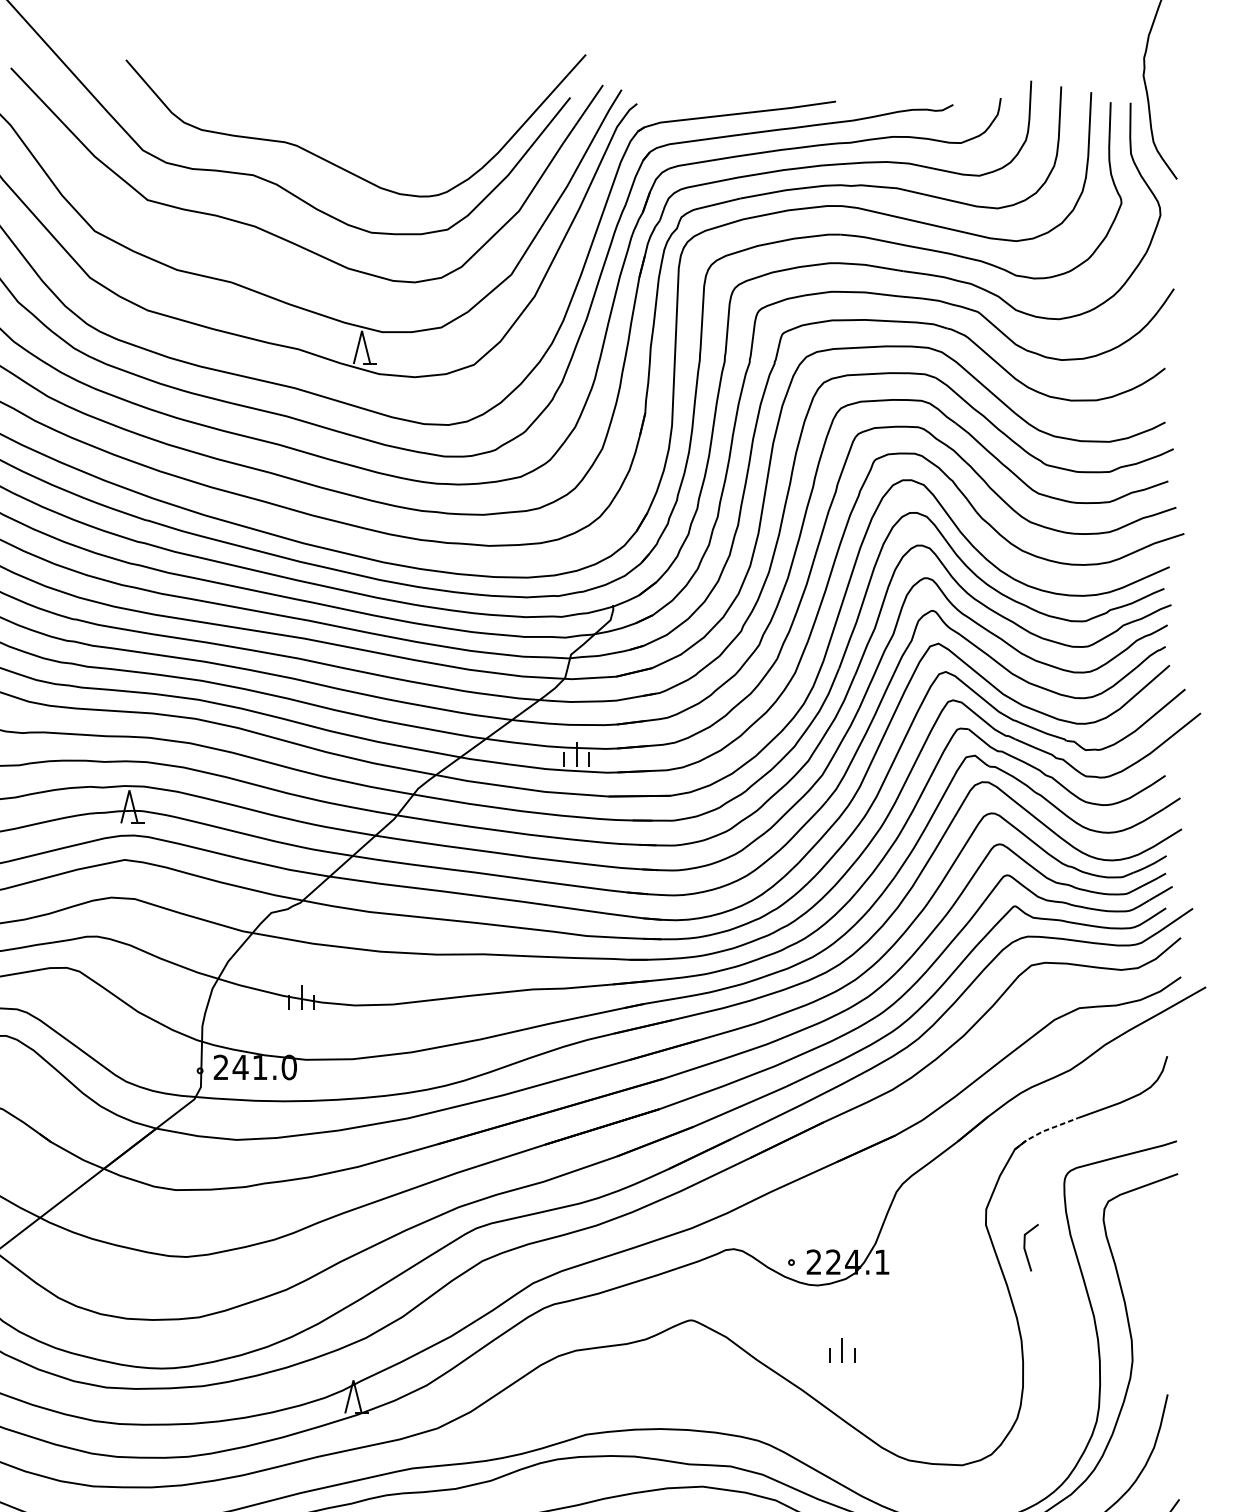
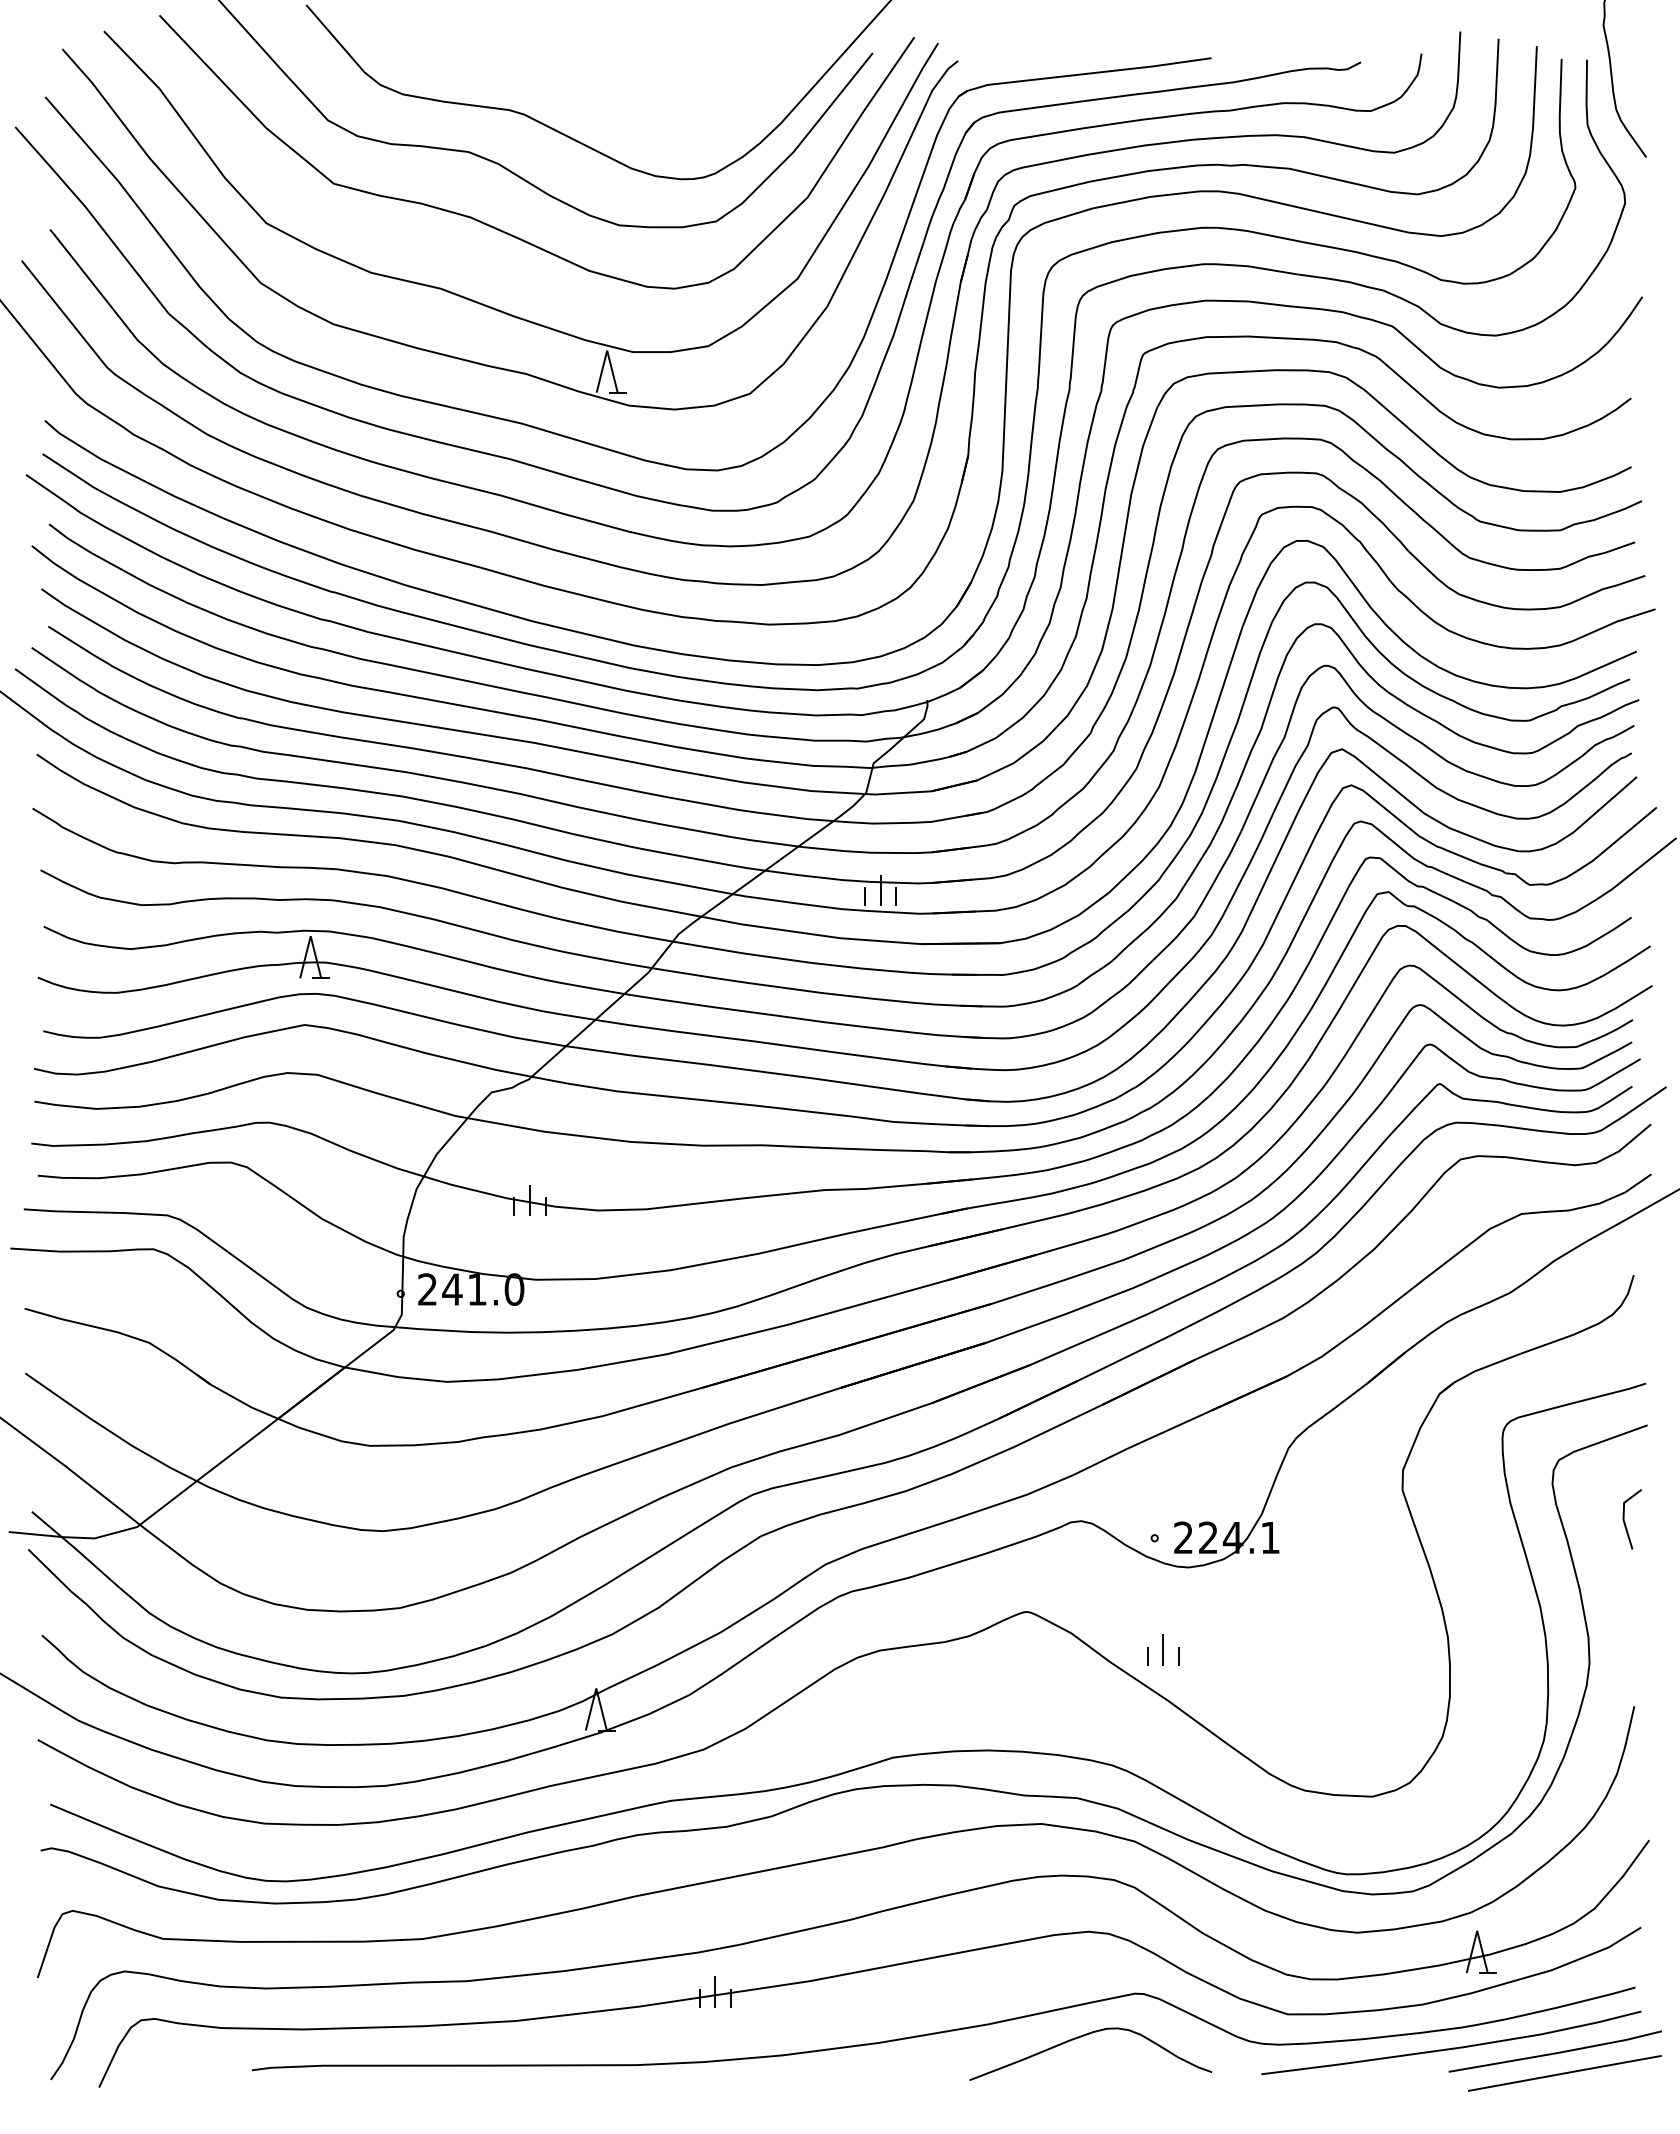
line: (1043, 1130) -> (1476, 1370), dashed -> solid
line: (1025, 1250) -> (1625, 1522), moved
part: (842, 1349) -> (1163, 1649), moved

